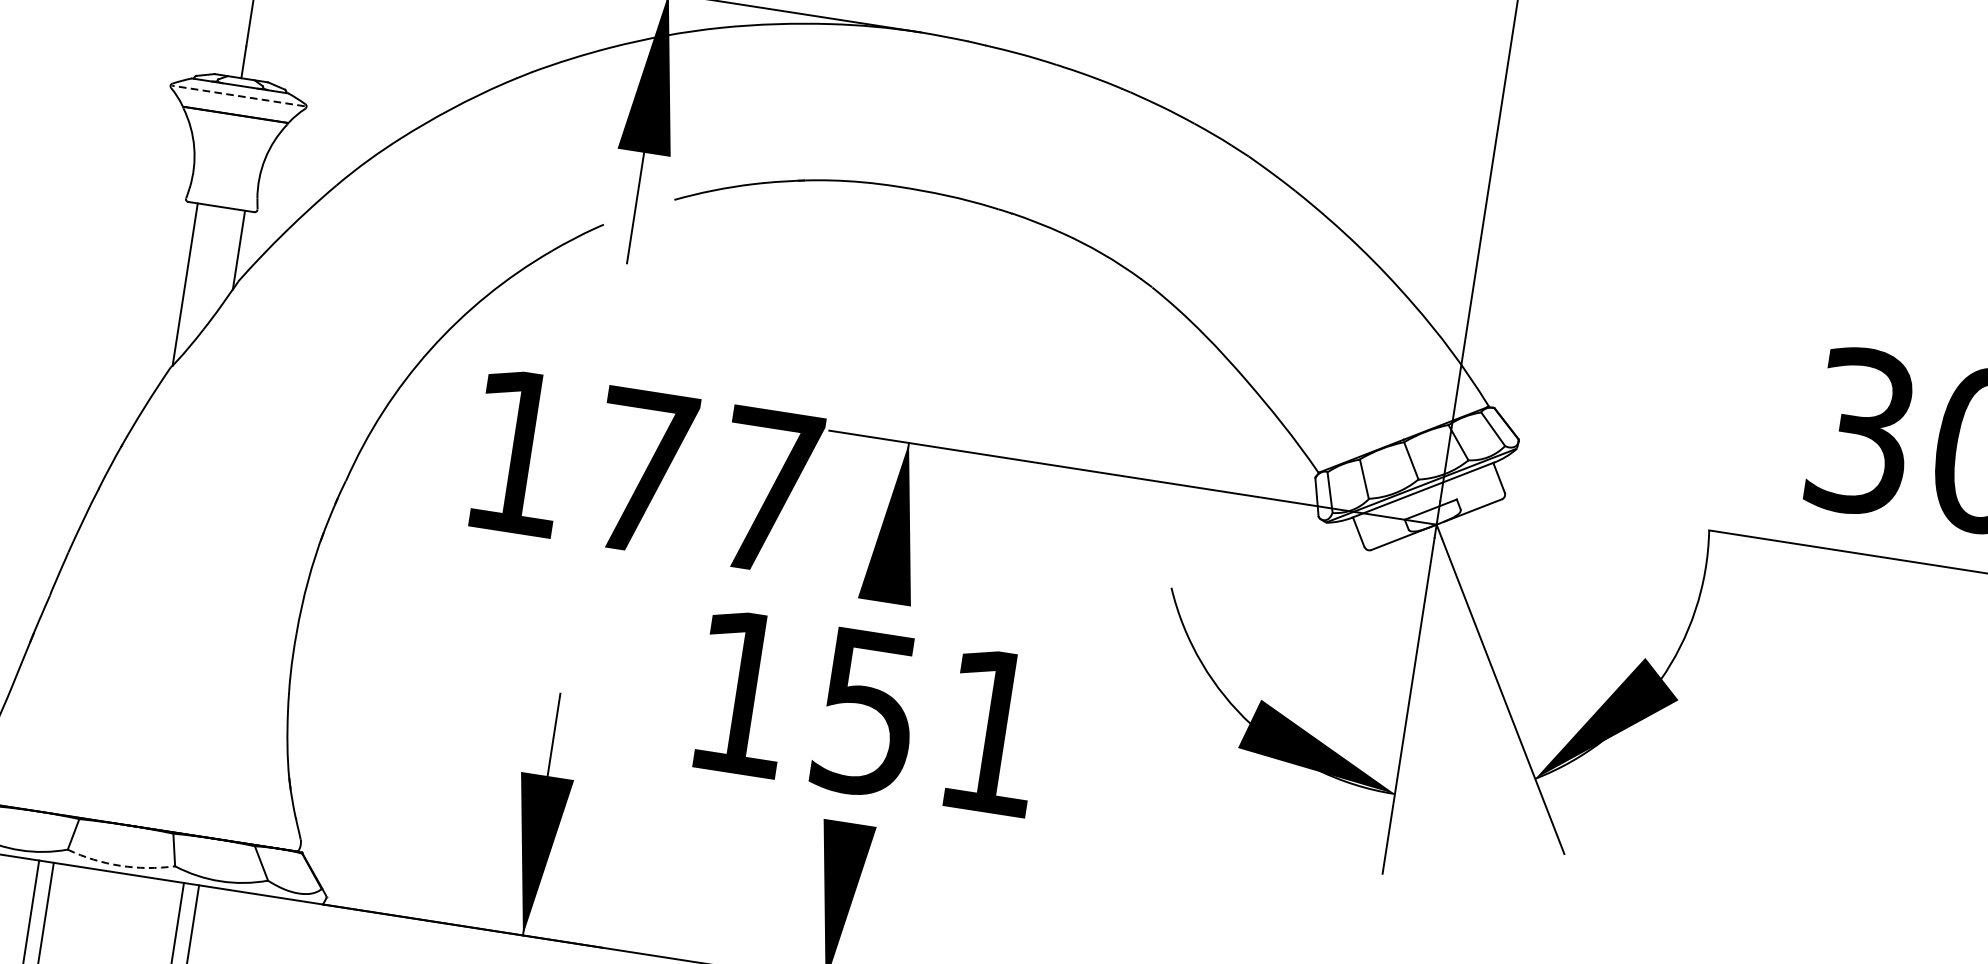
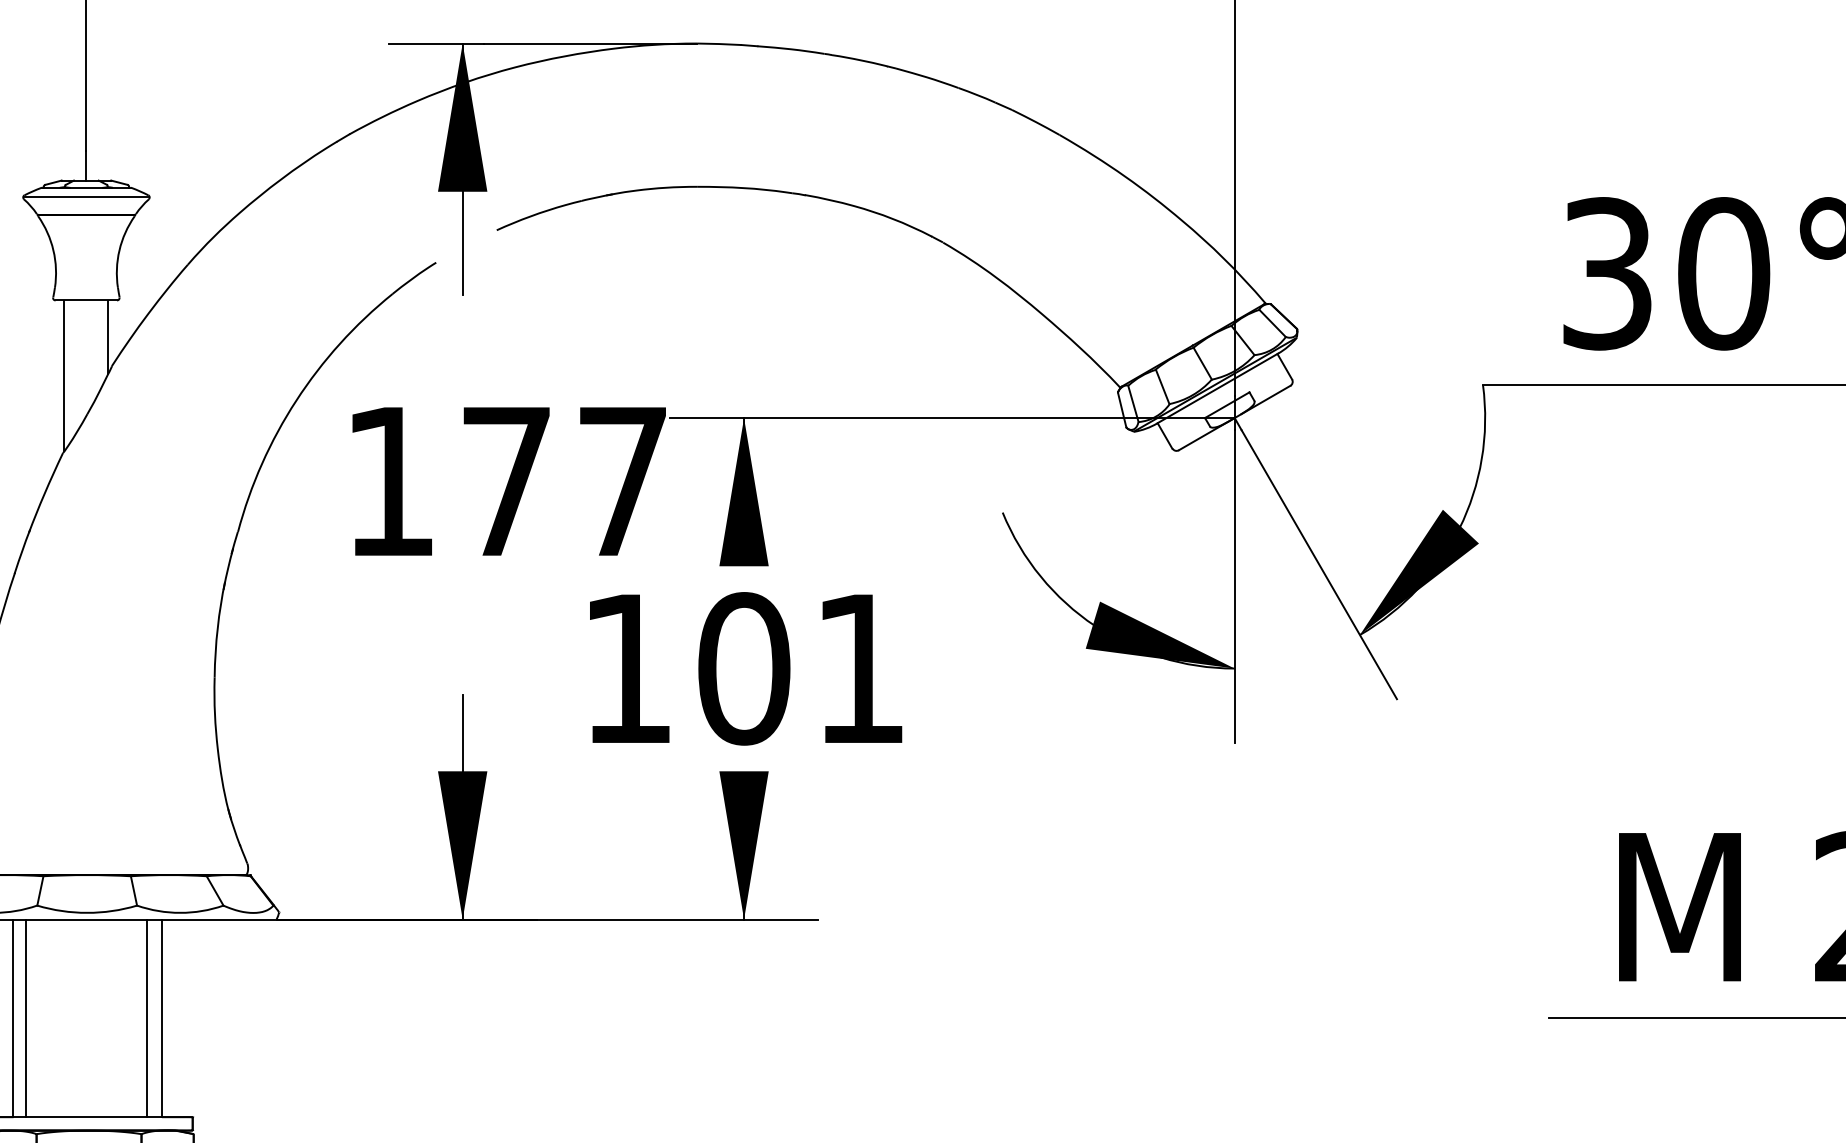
line: (238, 96) -> (86, 197), dashed -> solid
text: (867, 712) -> (744, 668), 151 -> 101
arc: (120, 865) -> (87, 912), dashed -> solid

